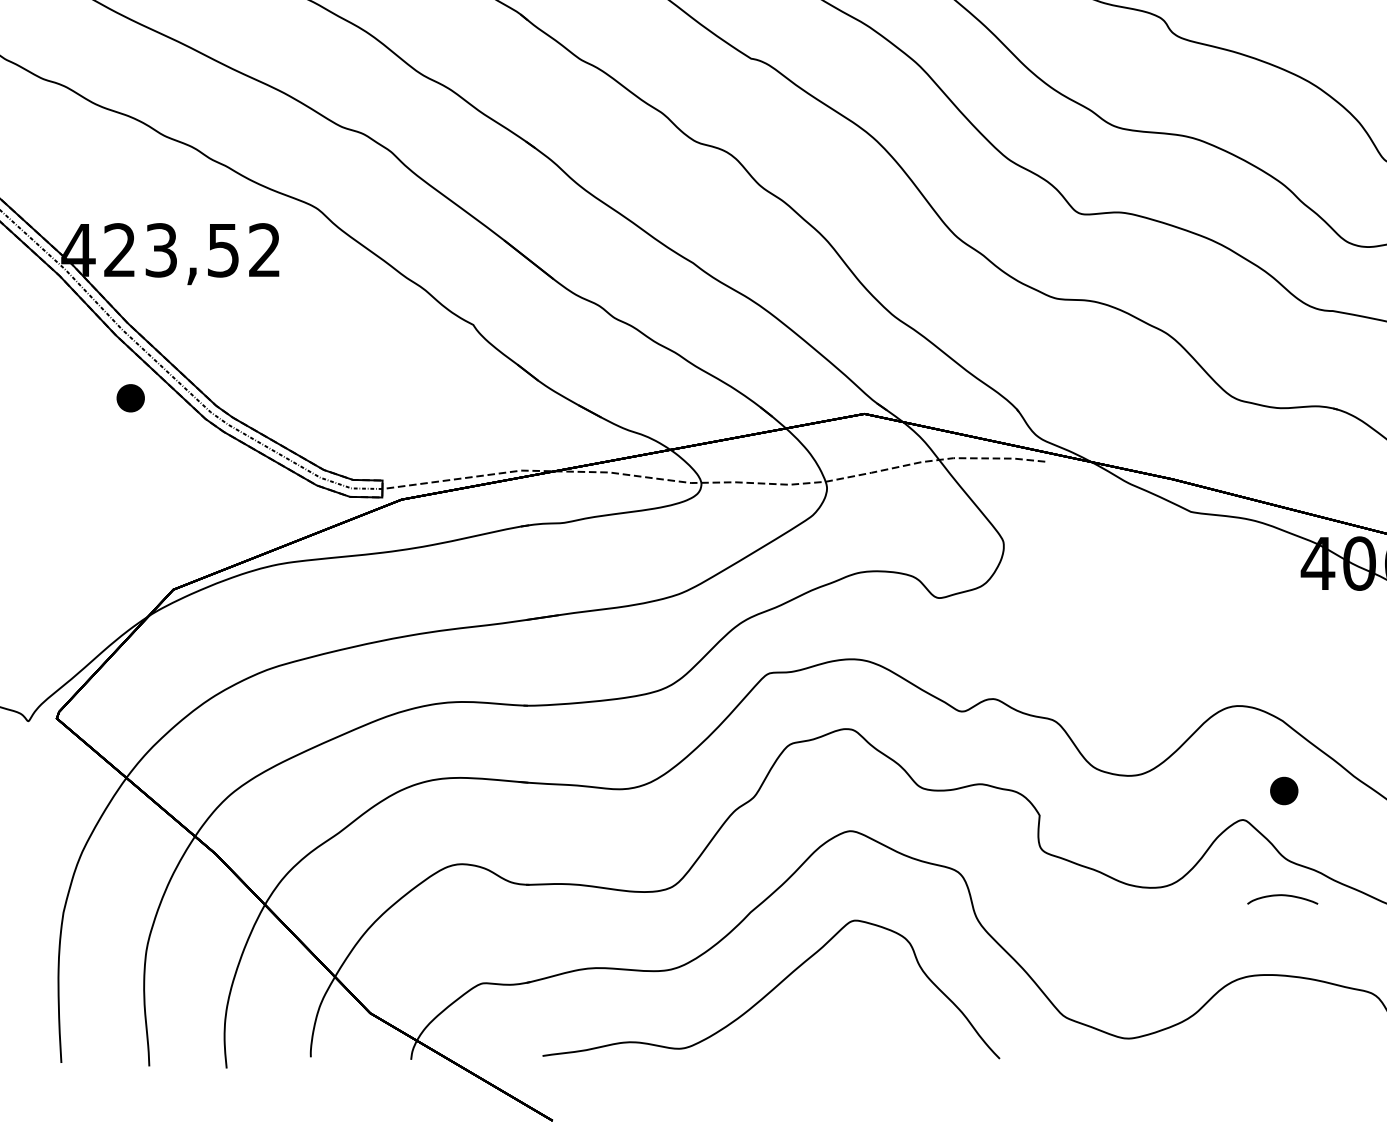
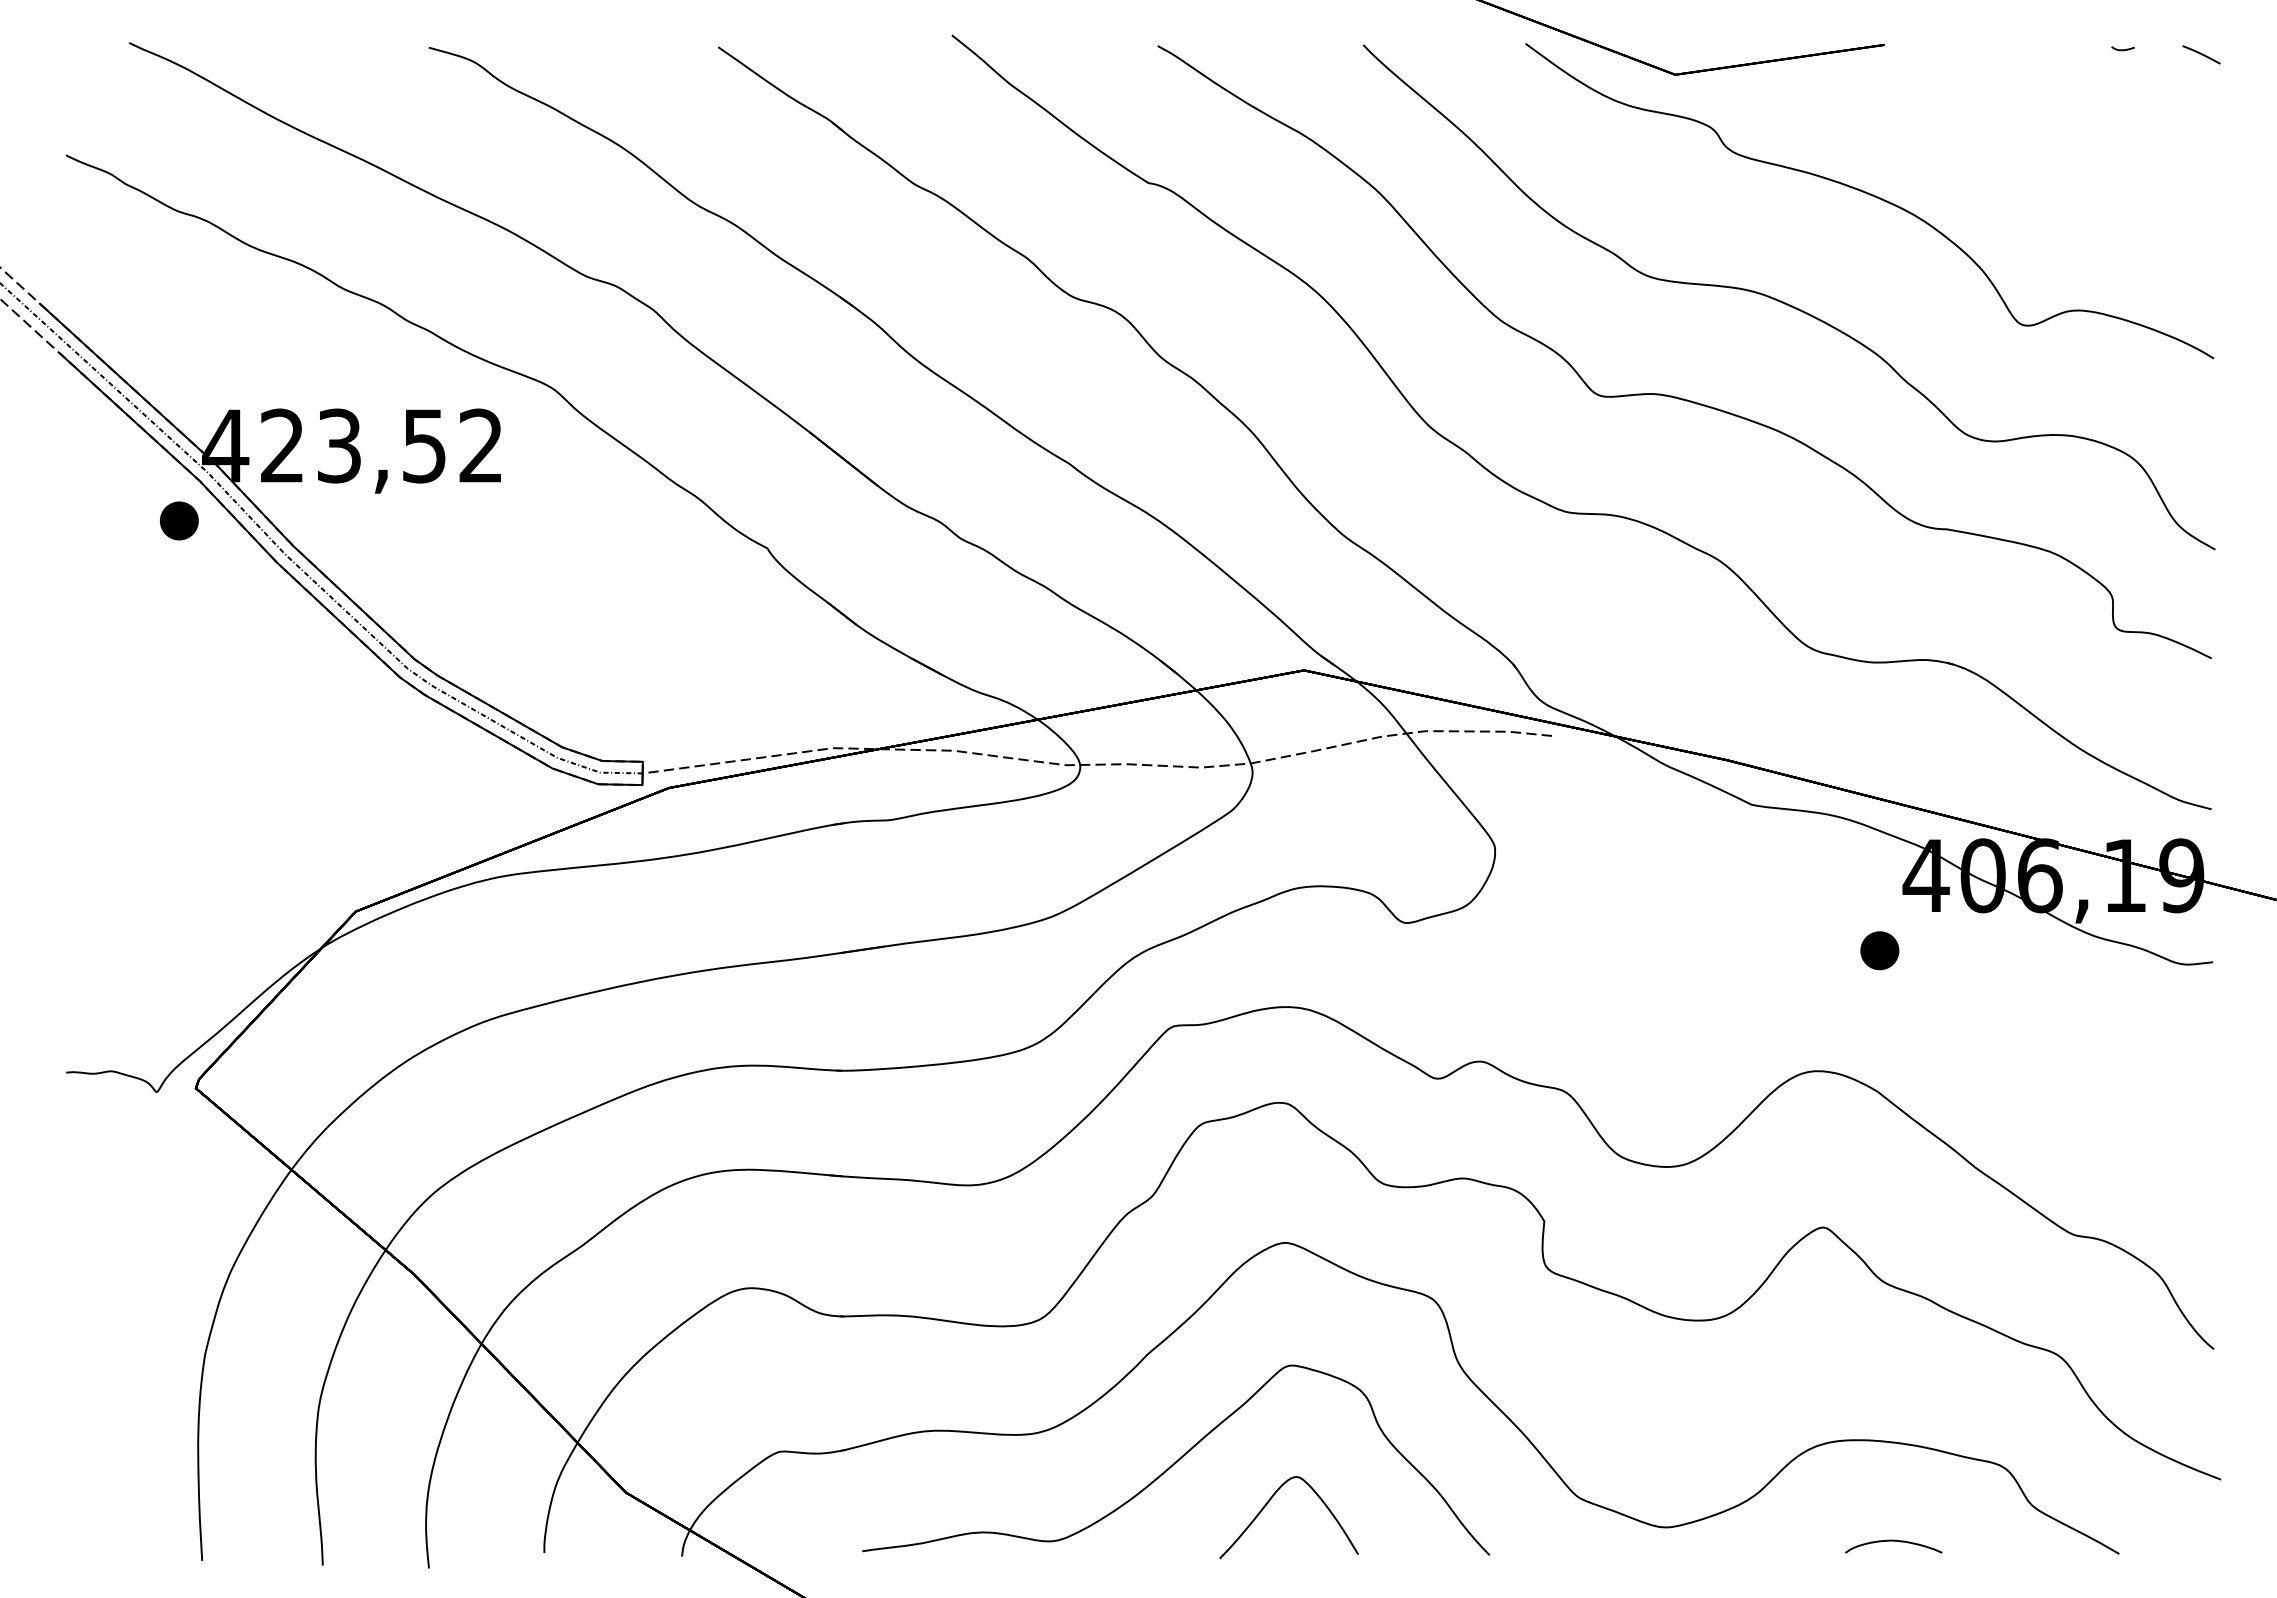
part: (130, 397) -> (179, 520), moved
part: (1283, 790) -> (1879, 950), moved
curve: (1282, 895) -> (1893, 1541), moved
curve: (838, 1021) -> (1268, 1503), added

